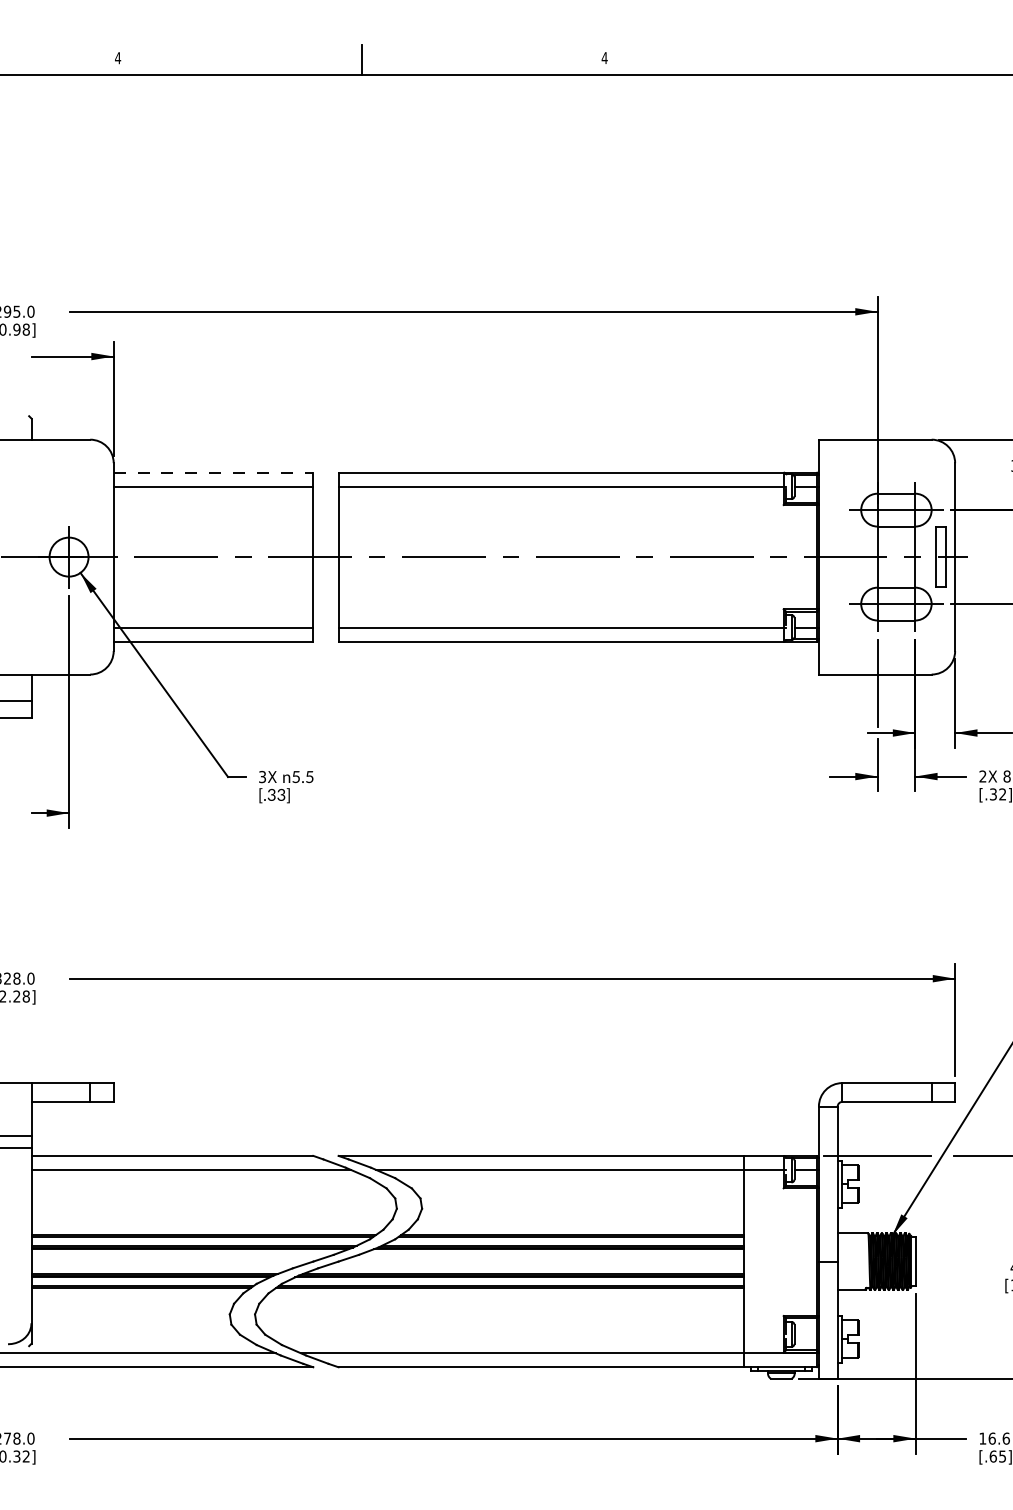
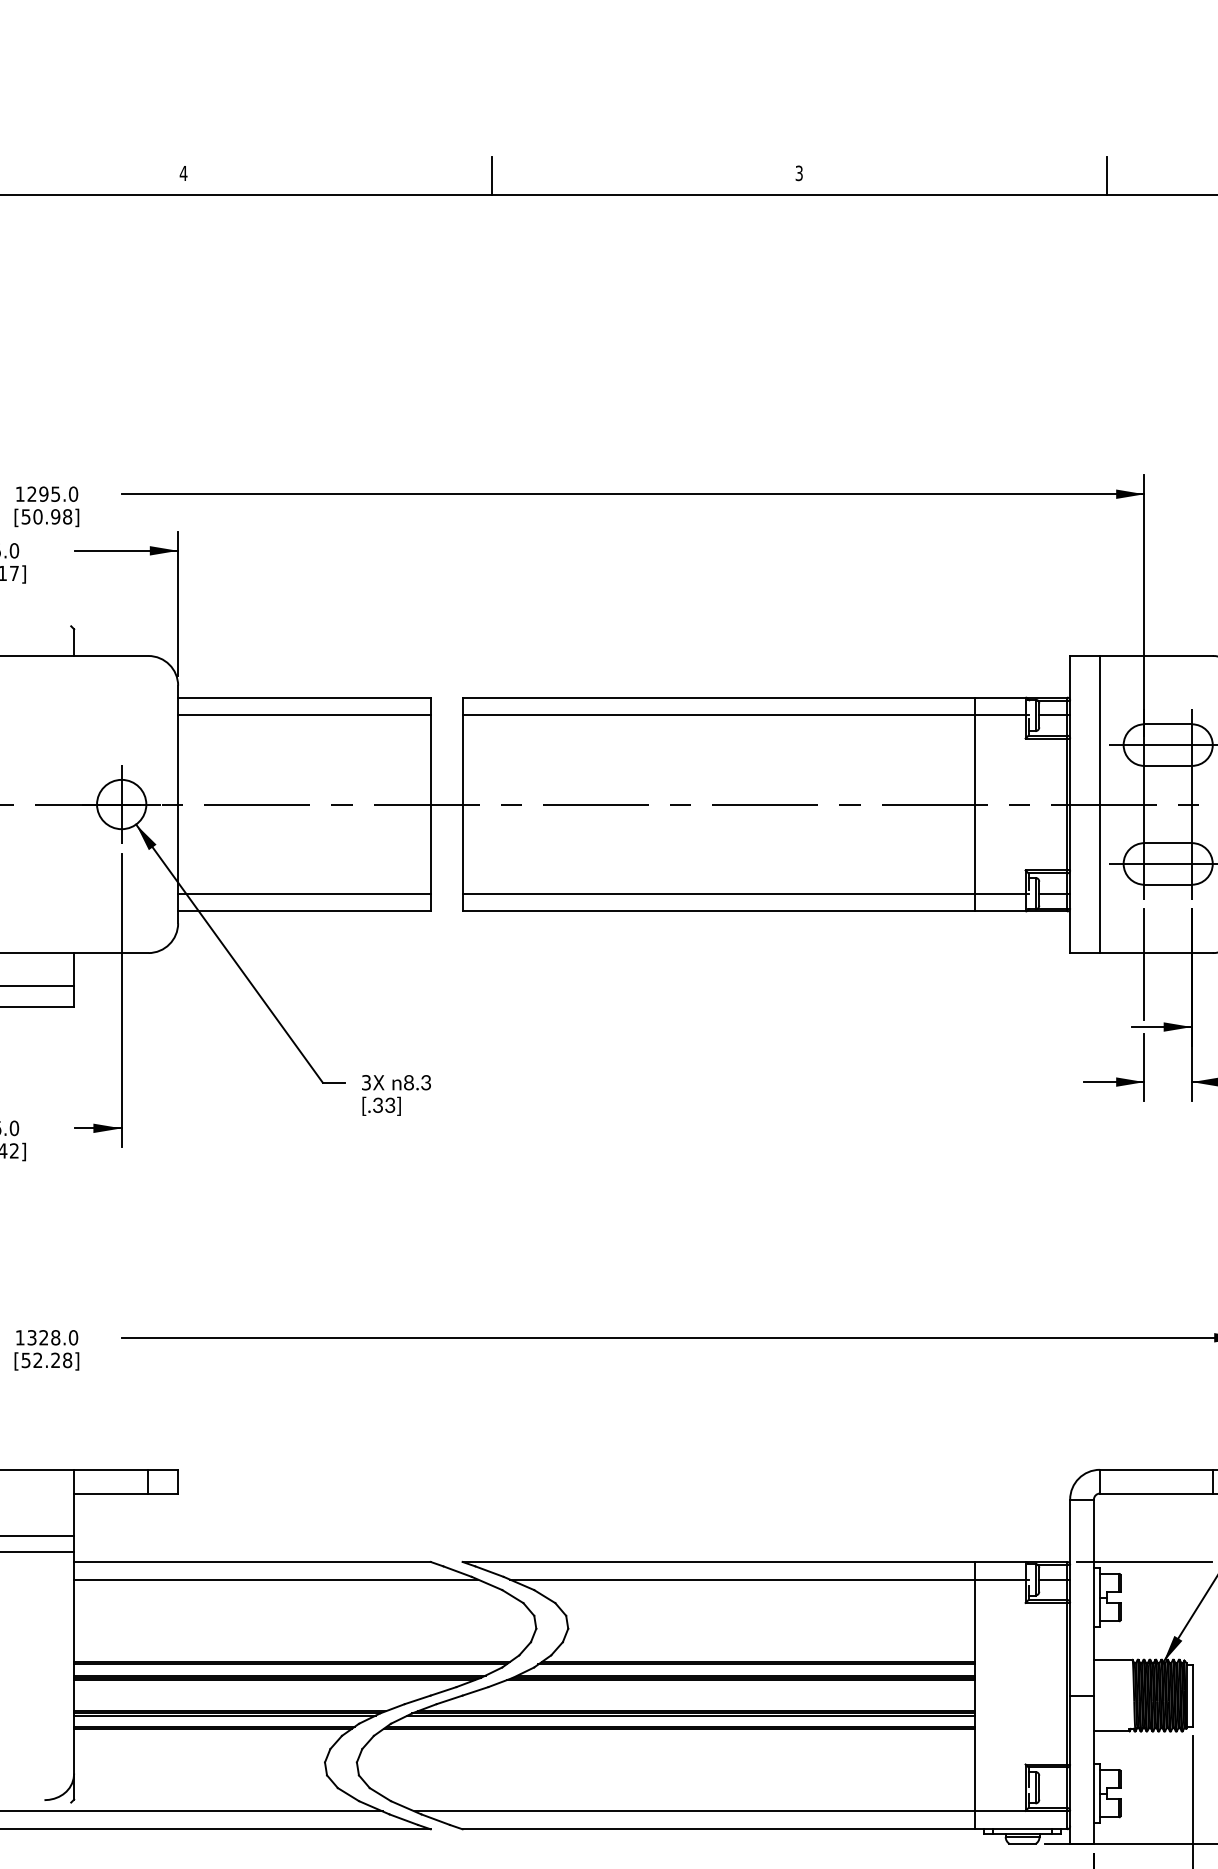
text: (604, 58) -> (798, 173), 4 -> 3
line: (848, 60) -> (1107, 176), added
line: (213, 472) -> (304, 697), dashed -> solid
line: (743, 556) -> (974, 803), added
line: (842, 556) -> (1099, 803), added
text: (302, 776) -> (416, 1082), 5.5 -> 8.3

